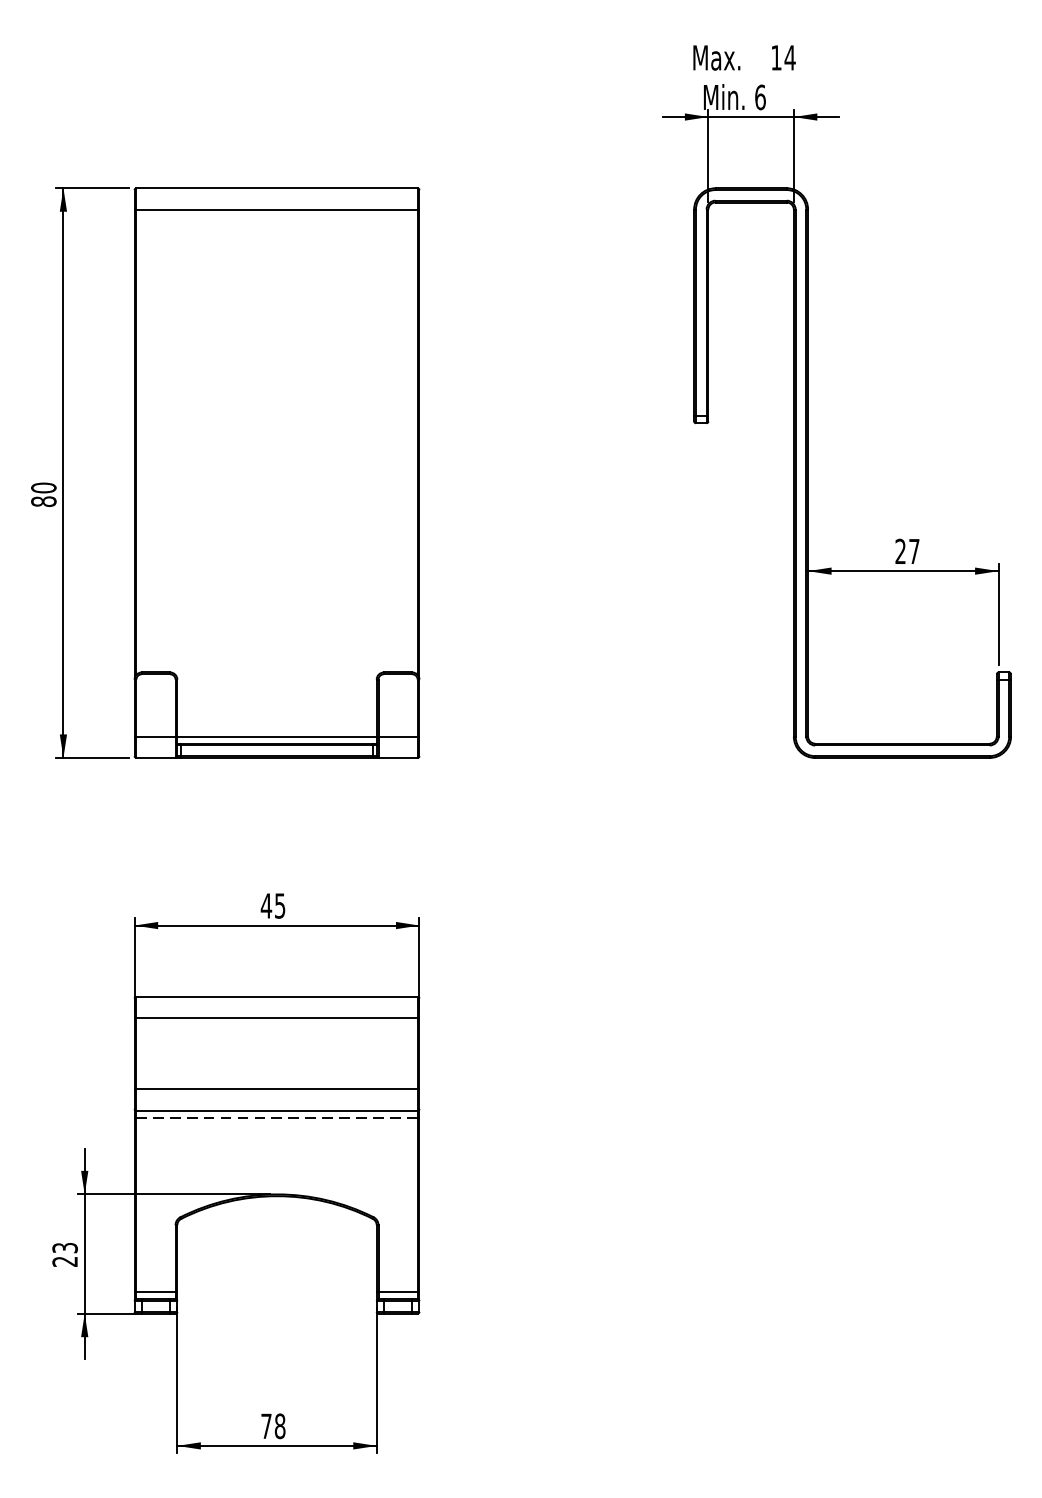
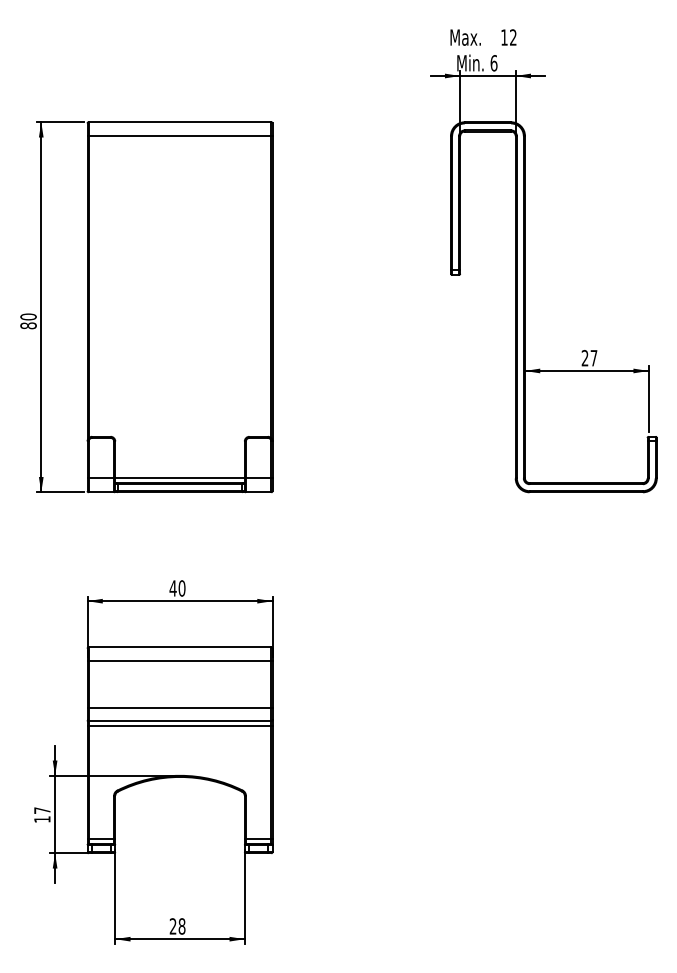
text: (788, 57) -> (512, 37), 14 -> 12
text: (279, 906) -> (181, 588), 45 -> 40
line: (276, 1118) -> (179, 726), dashed -> solid
text: (65, 1253) -> (42, 814), 23 -> 17
text: (265, 1426) -> (172, 926), 78 -> 28

